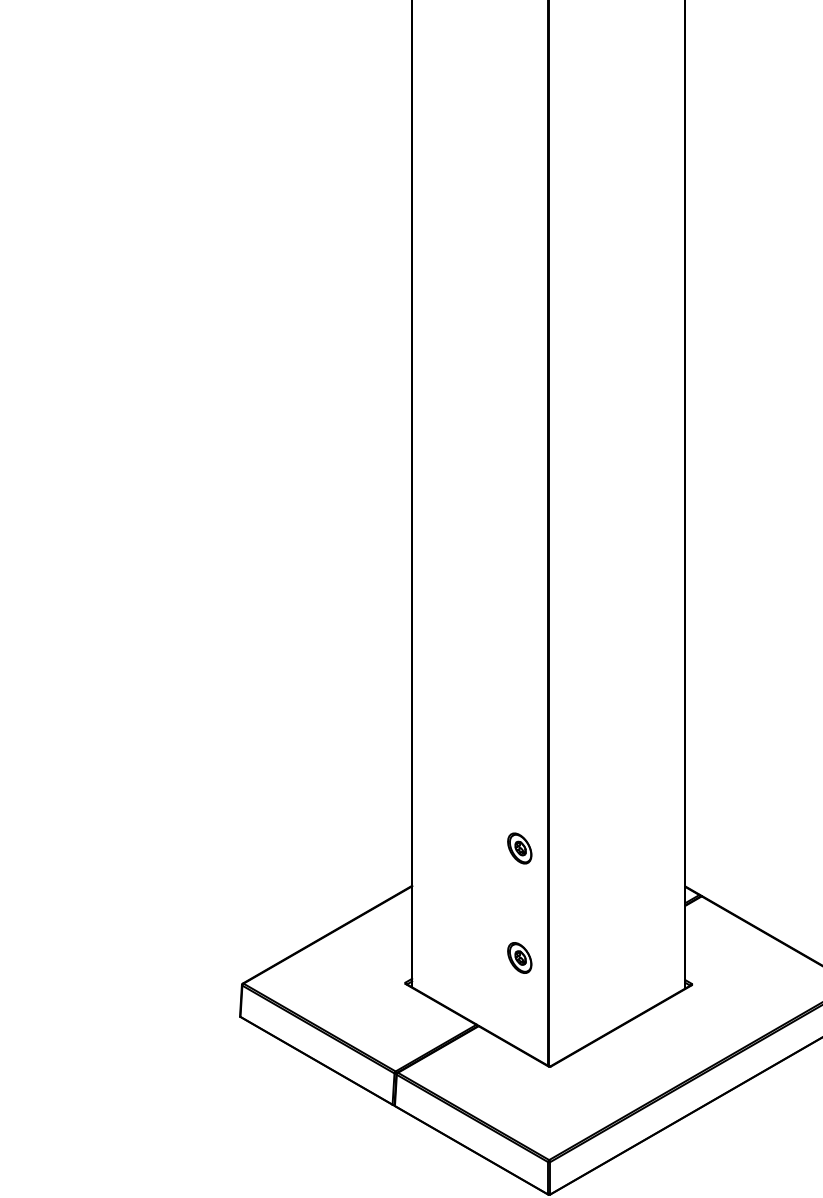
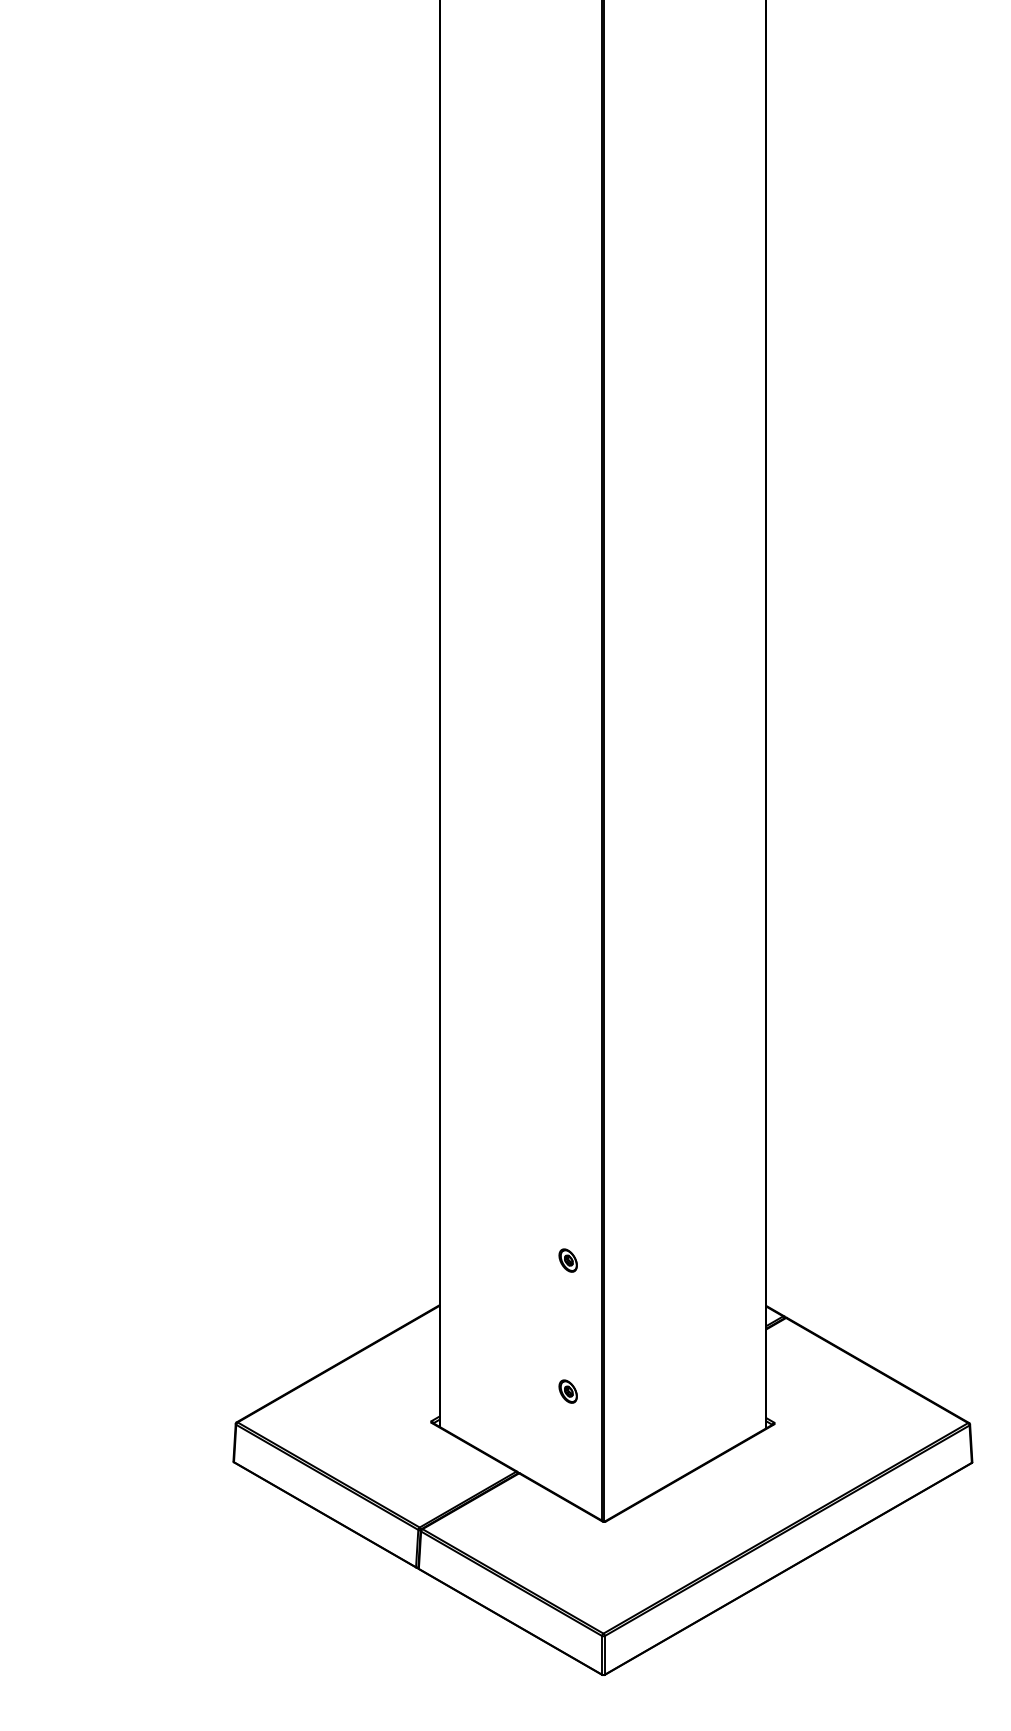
part: (519, 848) -> (567, 1260), size x0.62
part: (519, 957) -> (567, 1391), size x0.62

